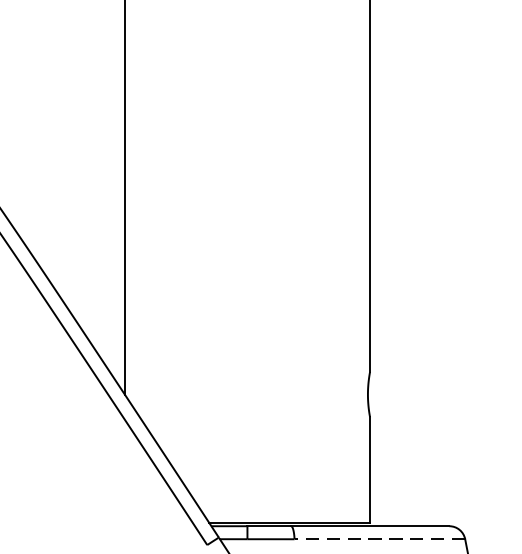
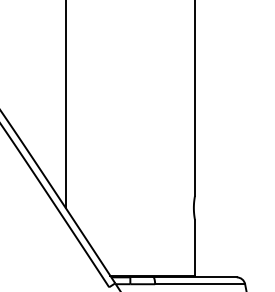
line: (380, 539) -> (200, 284), dashed -> solid

